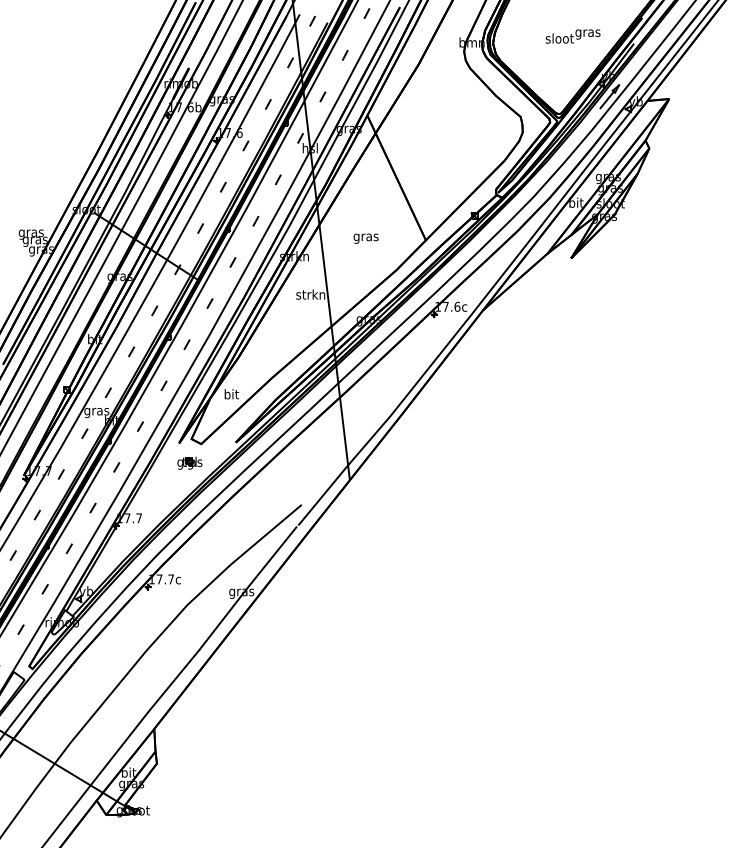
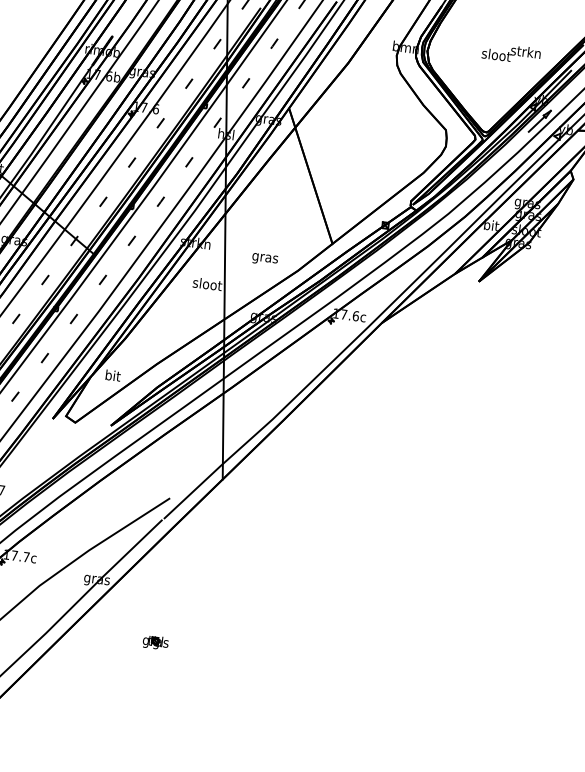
text: (587, 32) -> (525, 52), gras -> strkn
text: (365, 238) -> (264, 259), moved
text: (310, 294) -> (207, 283), strkn -> sloot
part: (189, 462) -> (155, 641), moved

